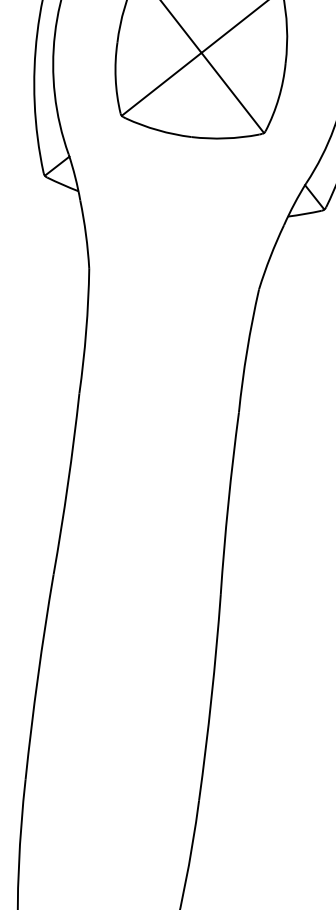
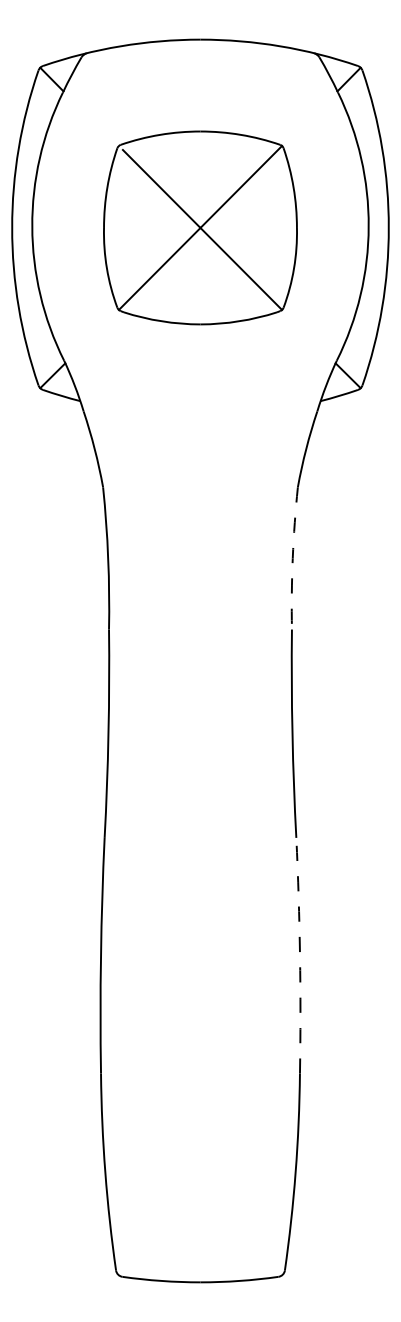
arc: (246, 350) -> (292, 558), solid -> dashed
arc: (211, 697) -> (300, 955), solid -> dashed

